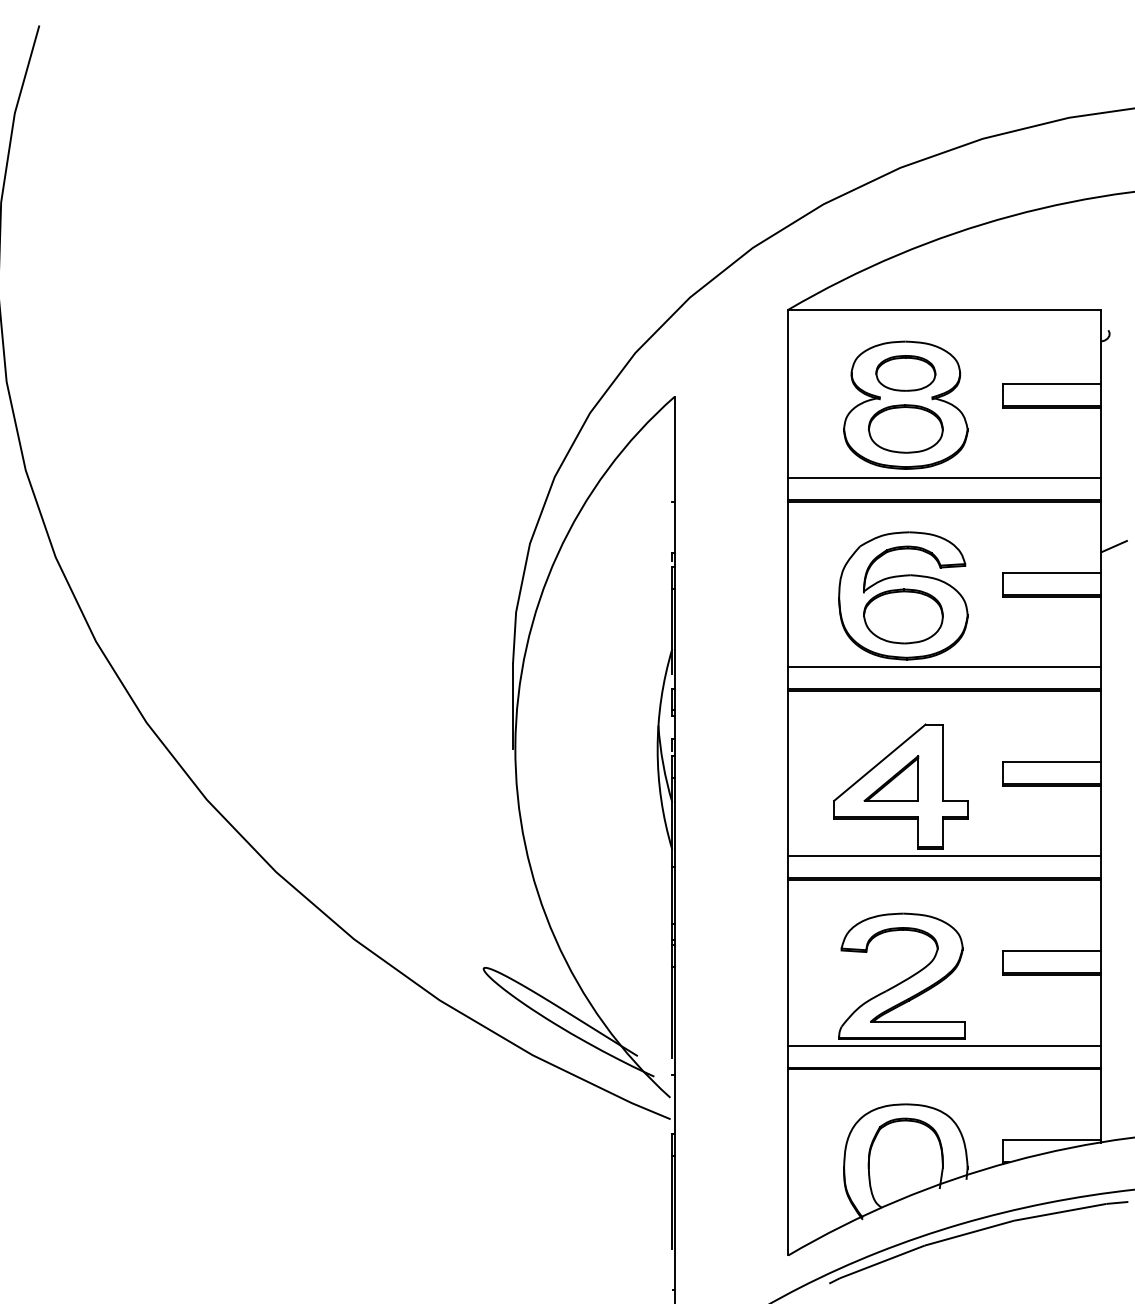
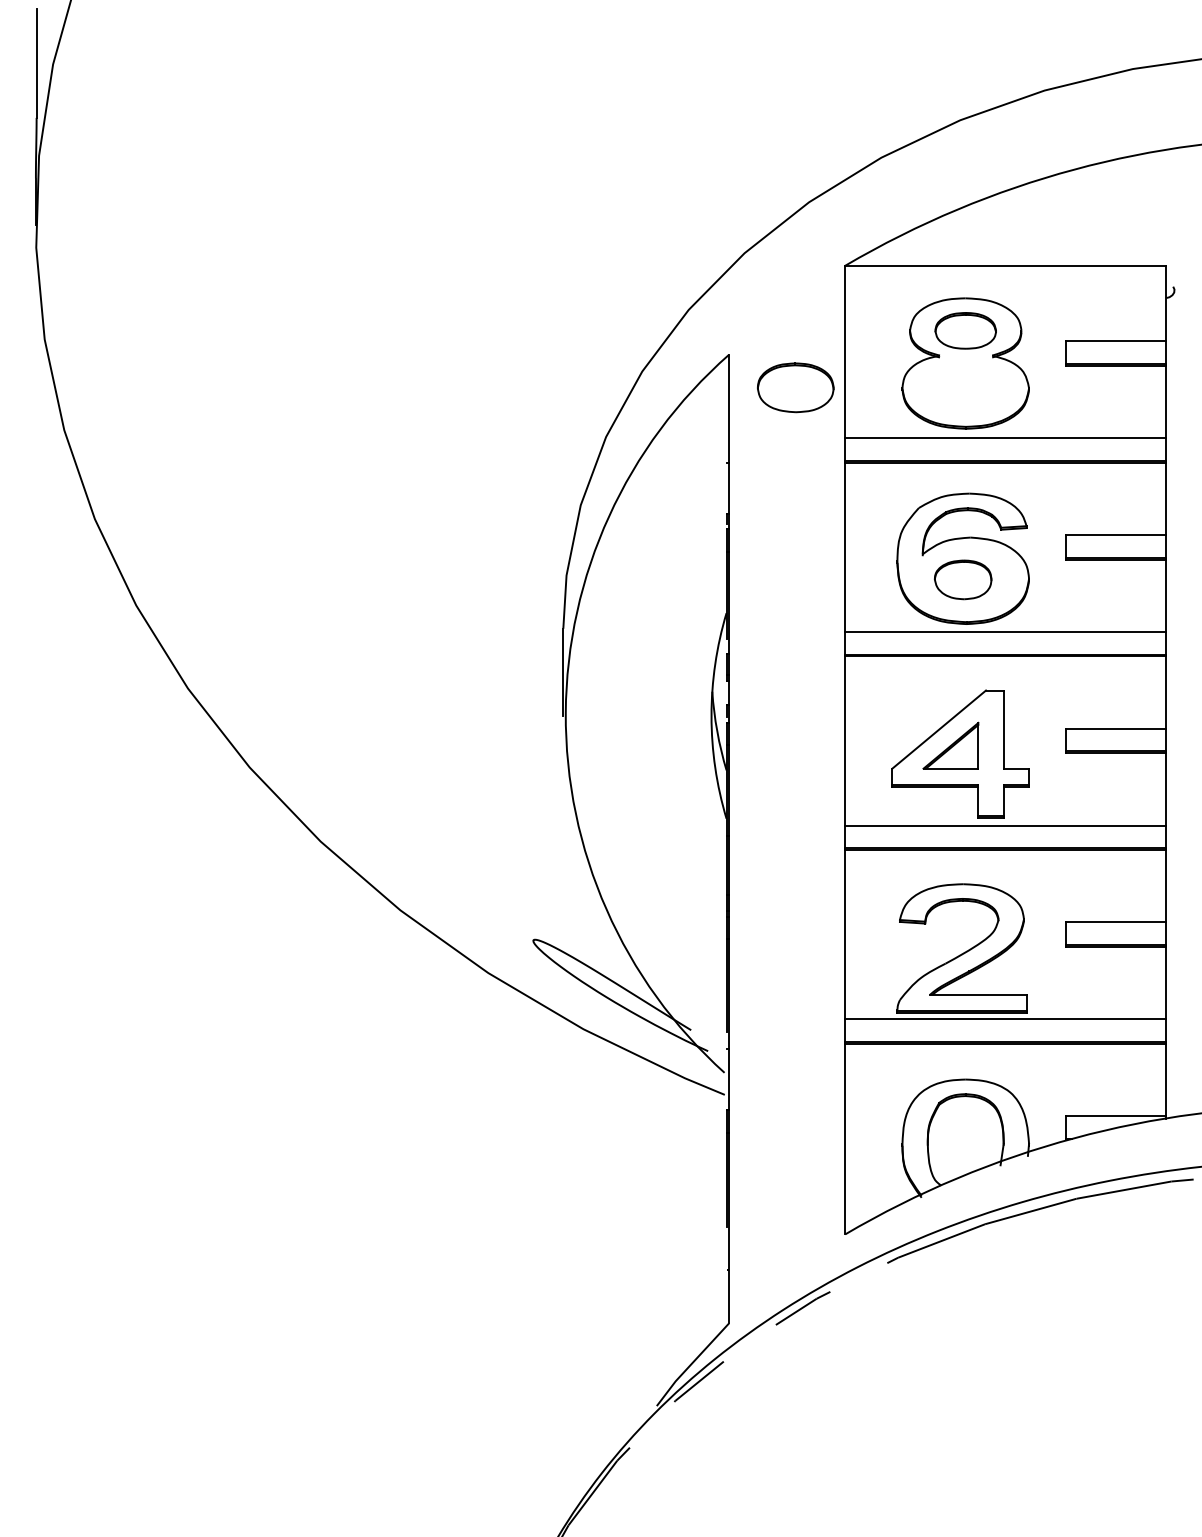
part: (905, 428) -> (795, 387), moved
line: (1114, 546) -> (1179, 508), removed
part: (902, 616) -> (962, 579), size x0.7

